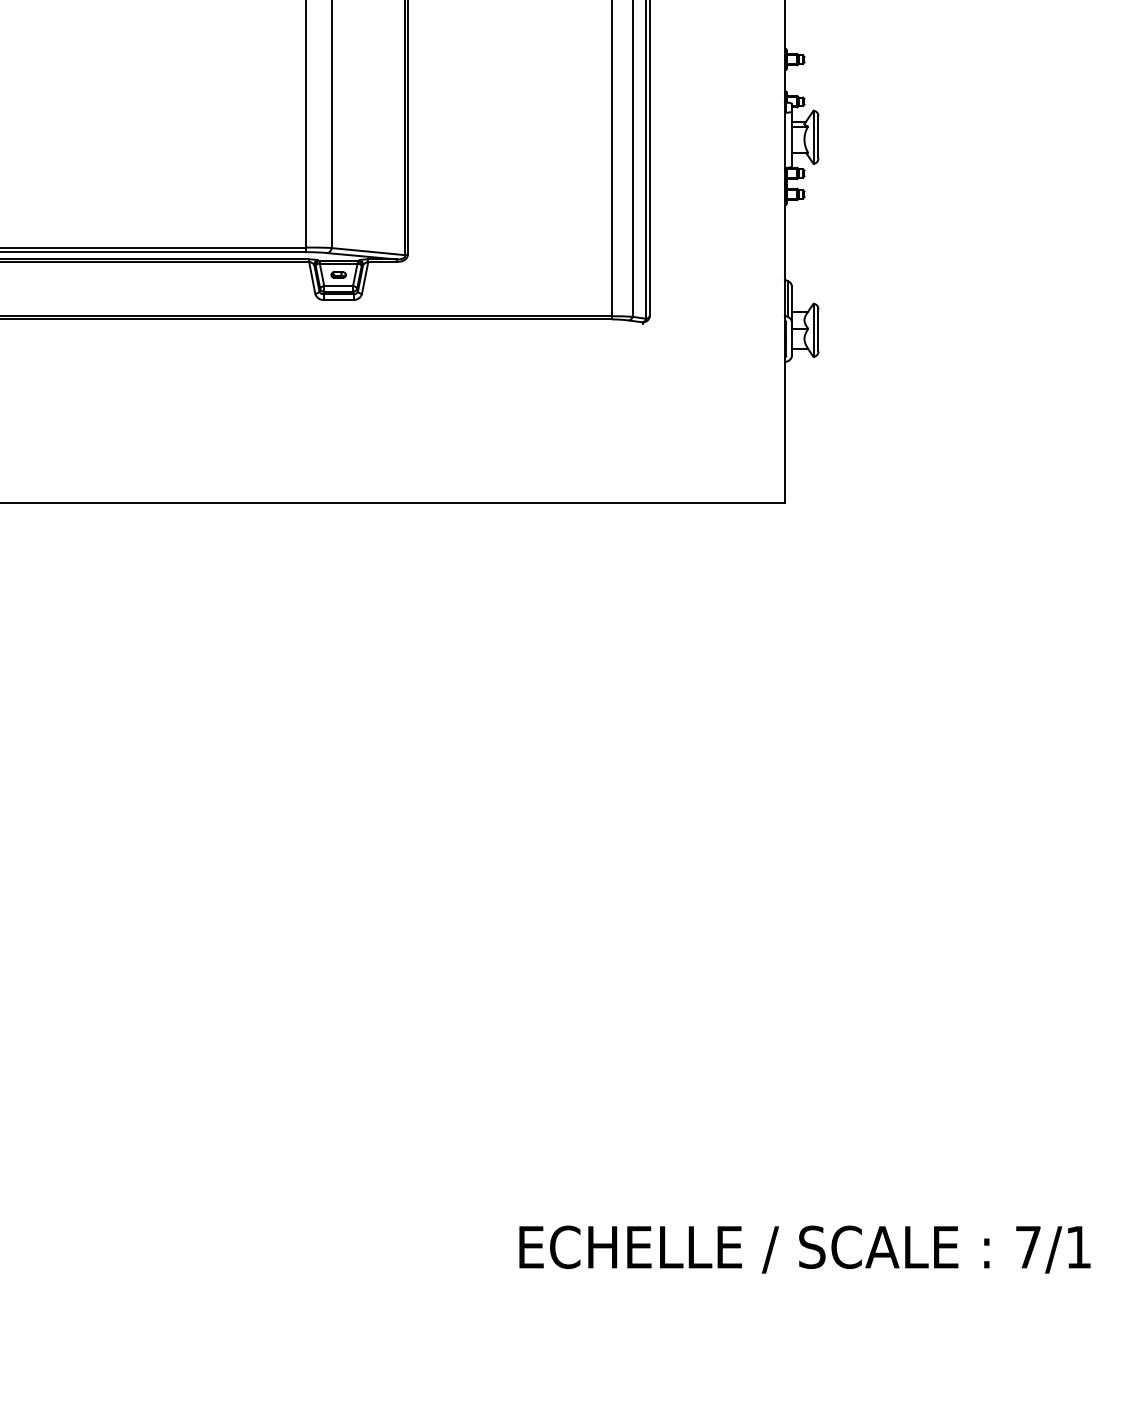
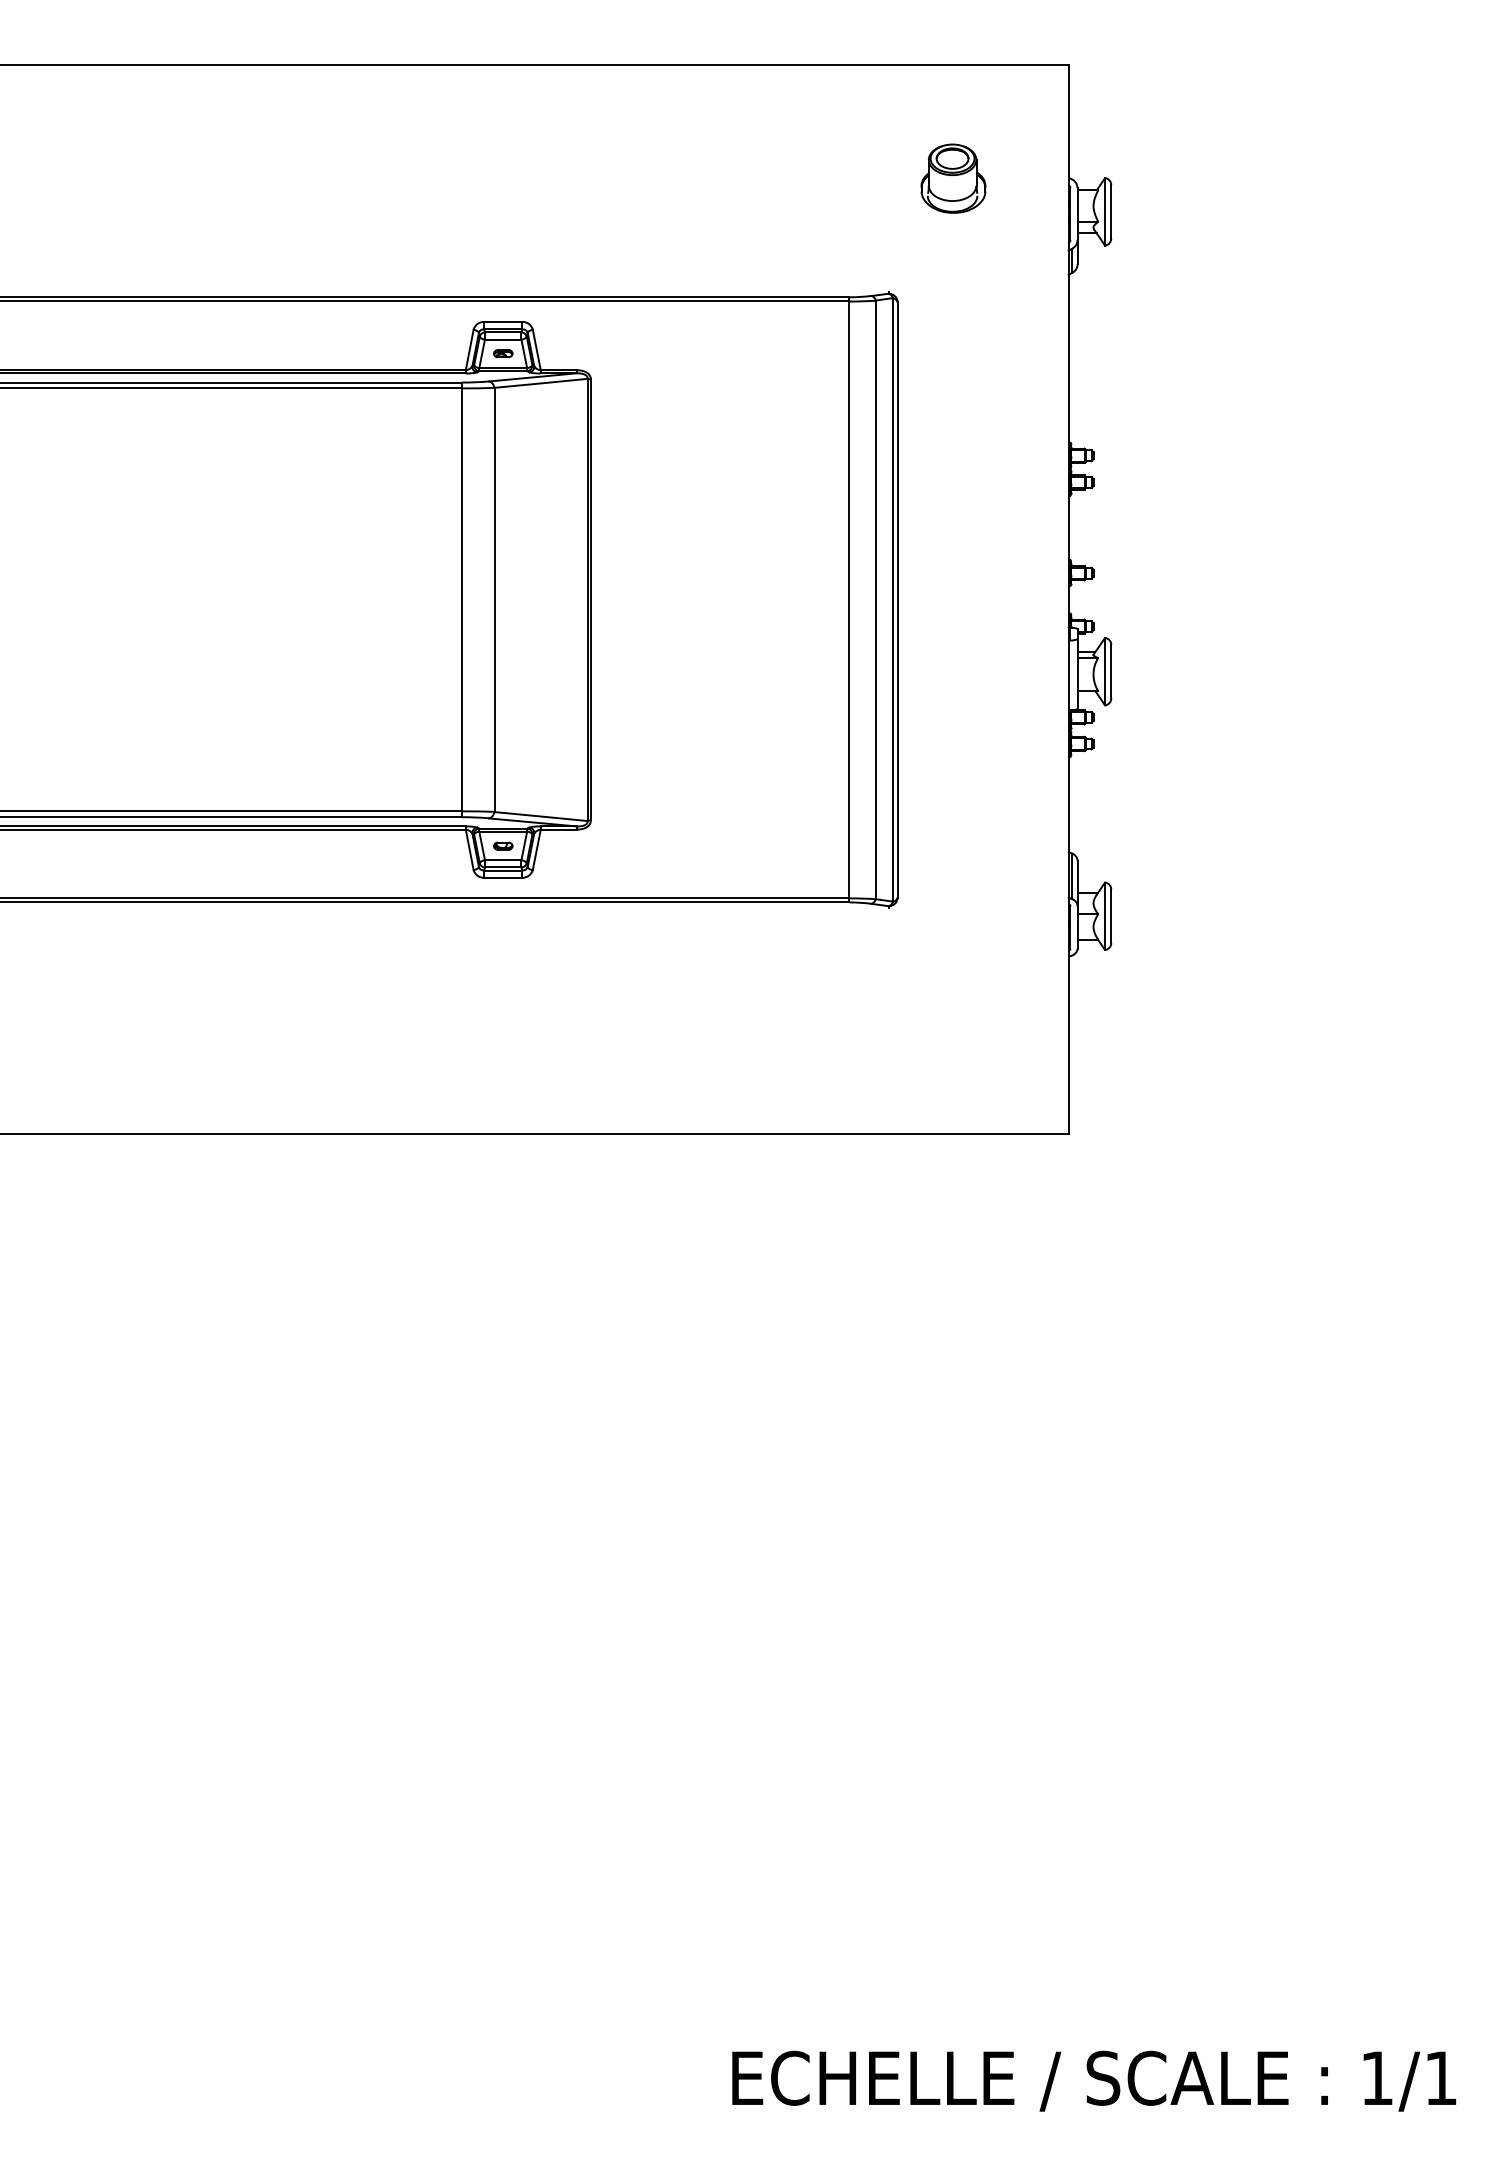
text: (1028, 1246) -> (1377, 2077), 7/1 -> 1/1

